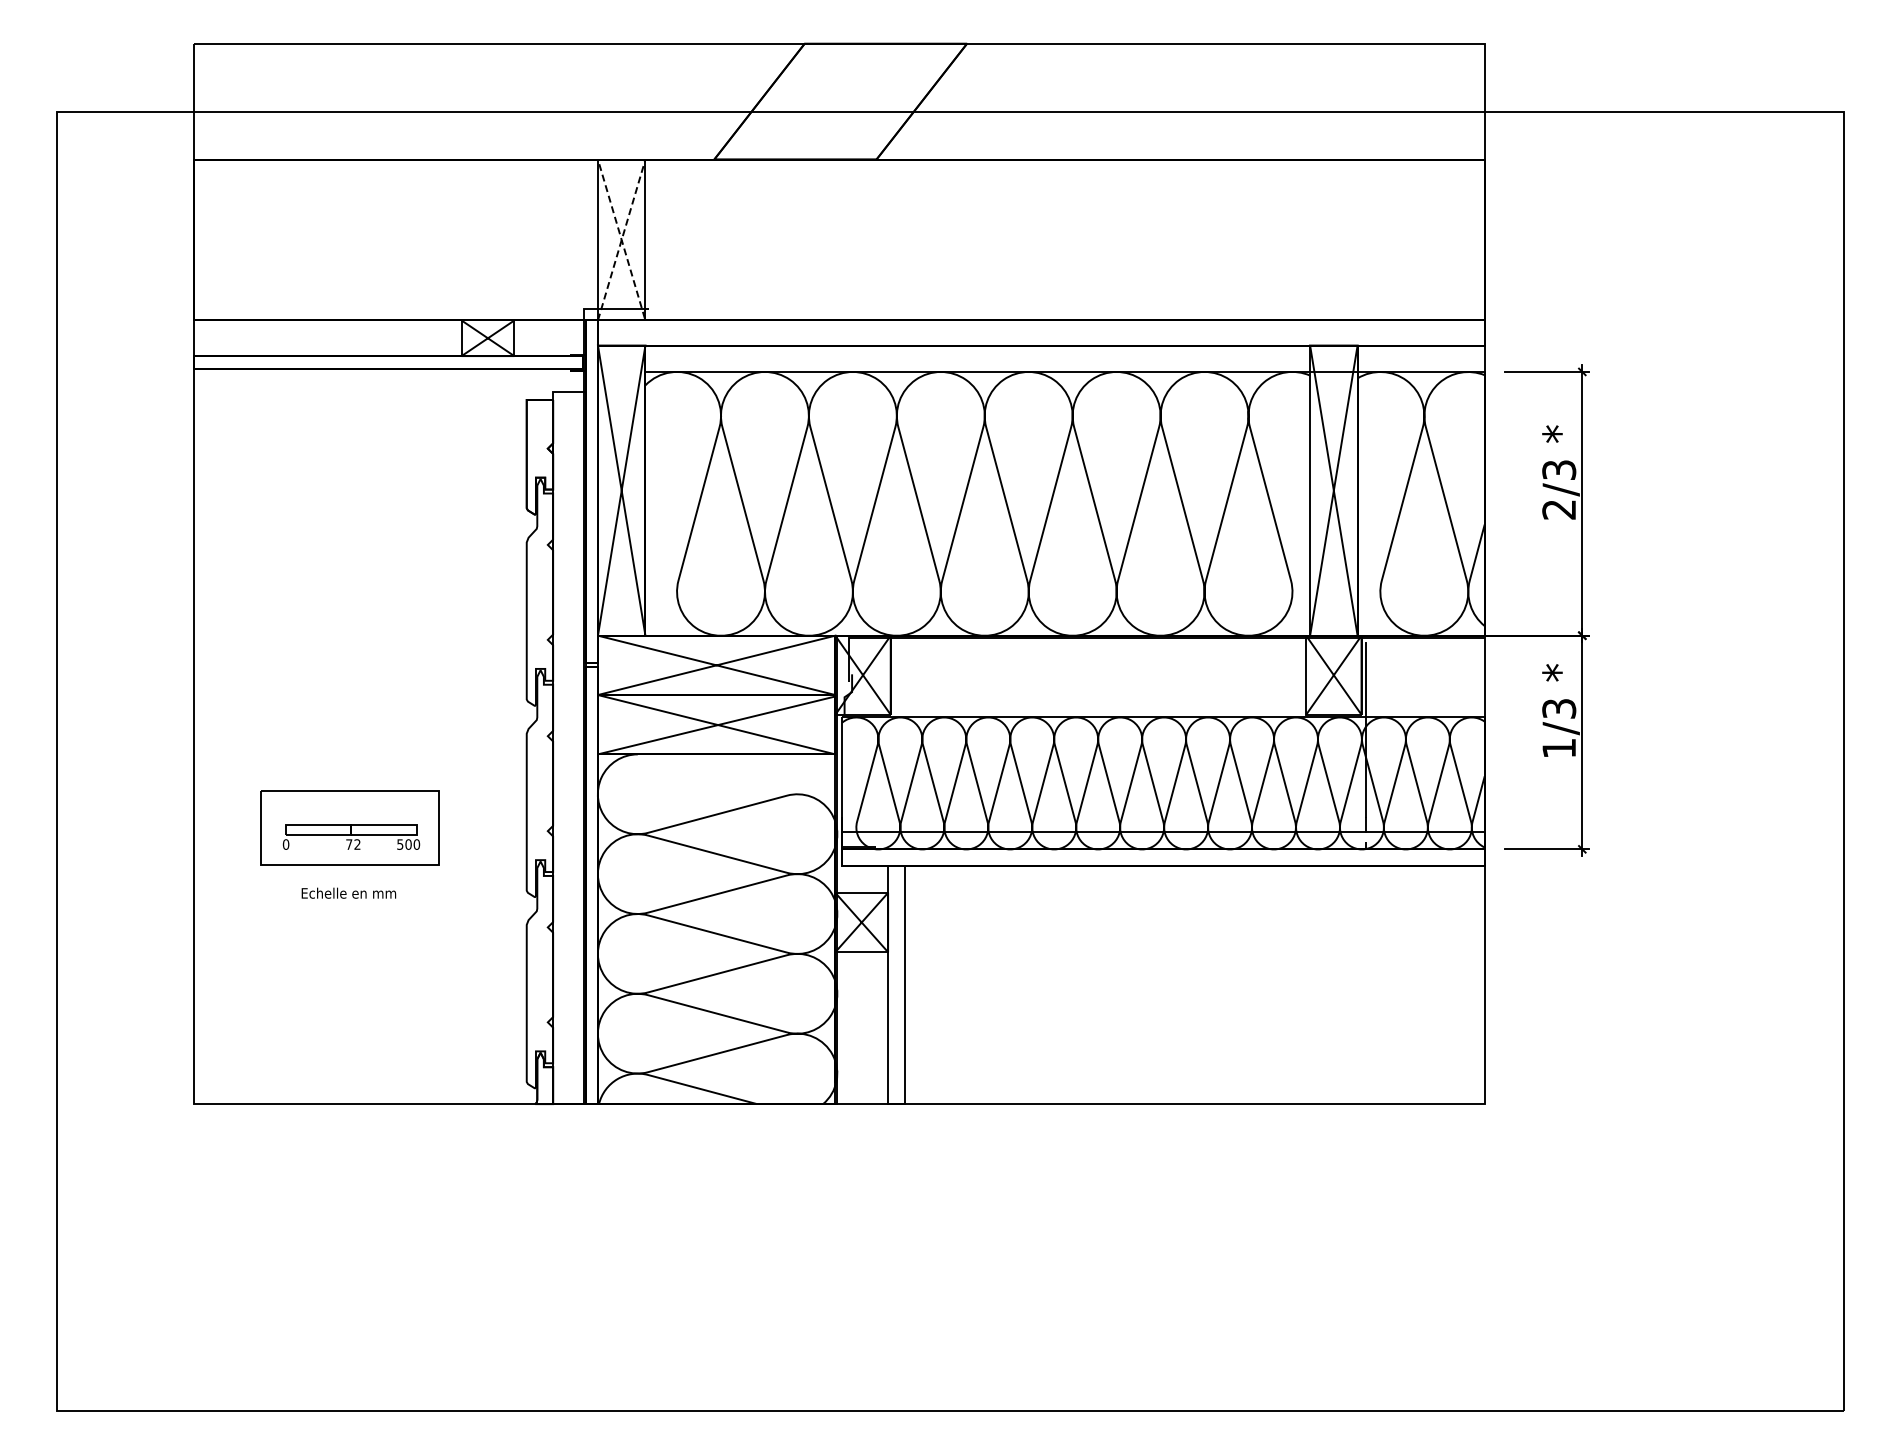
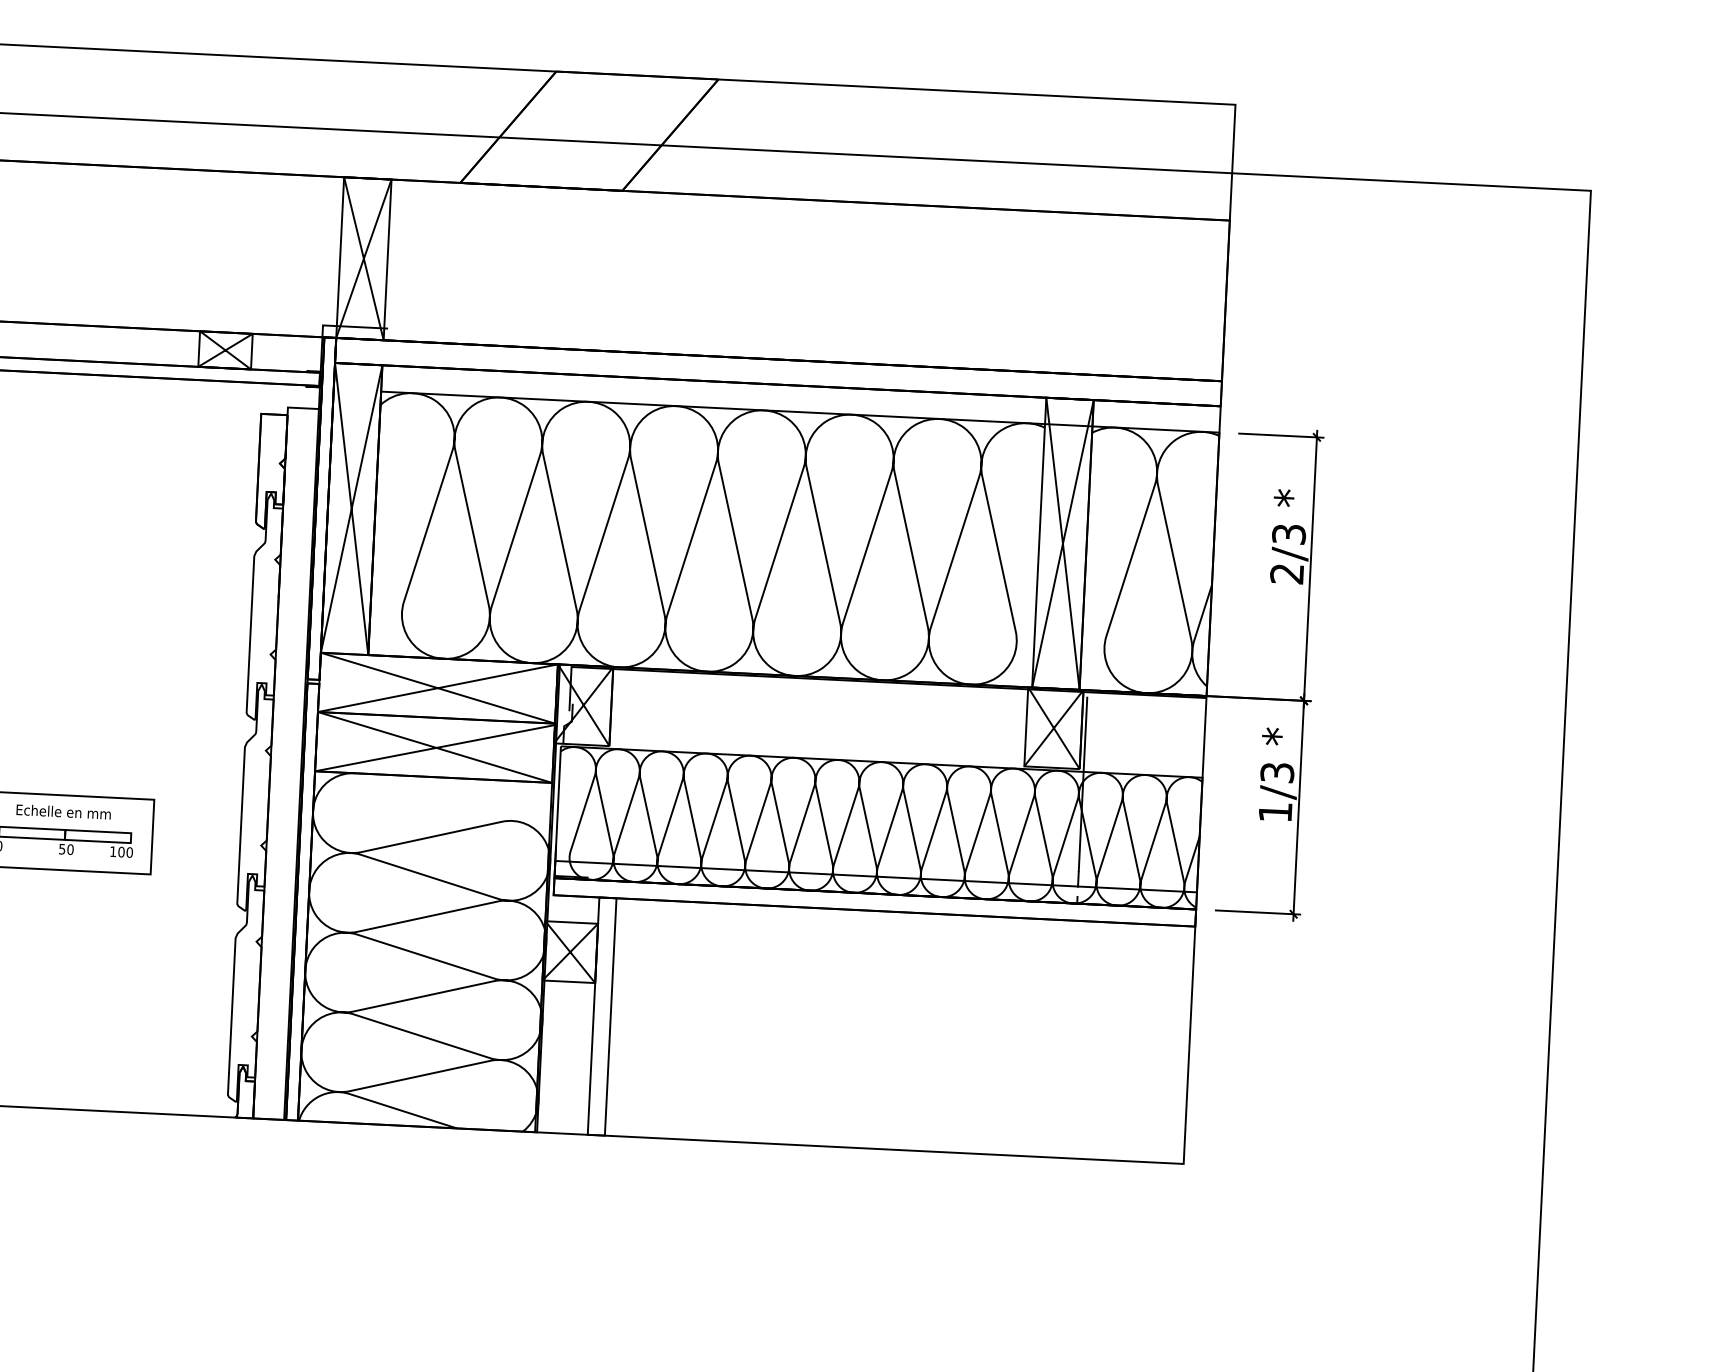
line: (621, 159) -> (367, 178), dashed -> solid
text: (353, 844) -> (66, 849), 72 -> 50
text: (400, 844) -> (113, 851), 500 -> 100
text: (348, 892) -> (63, 811), moved

